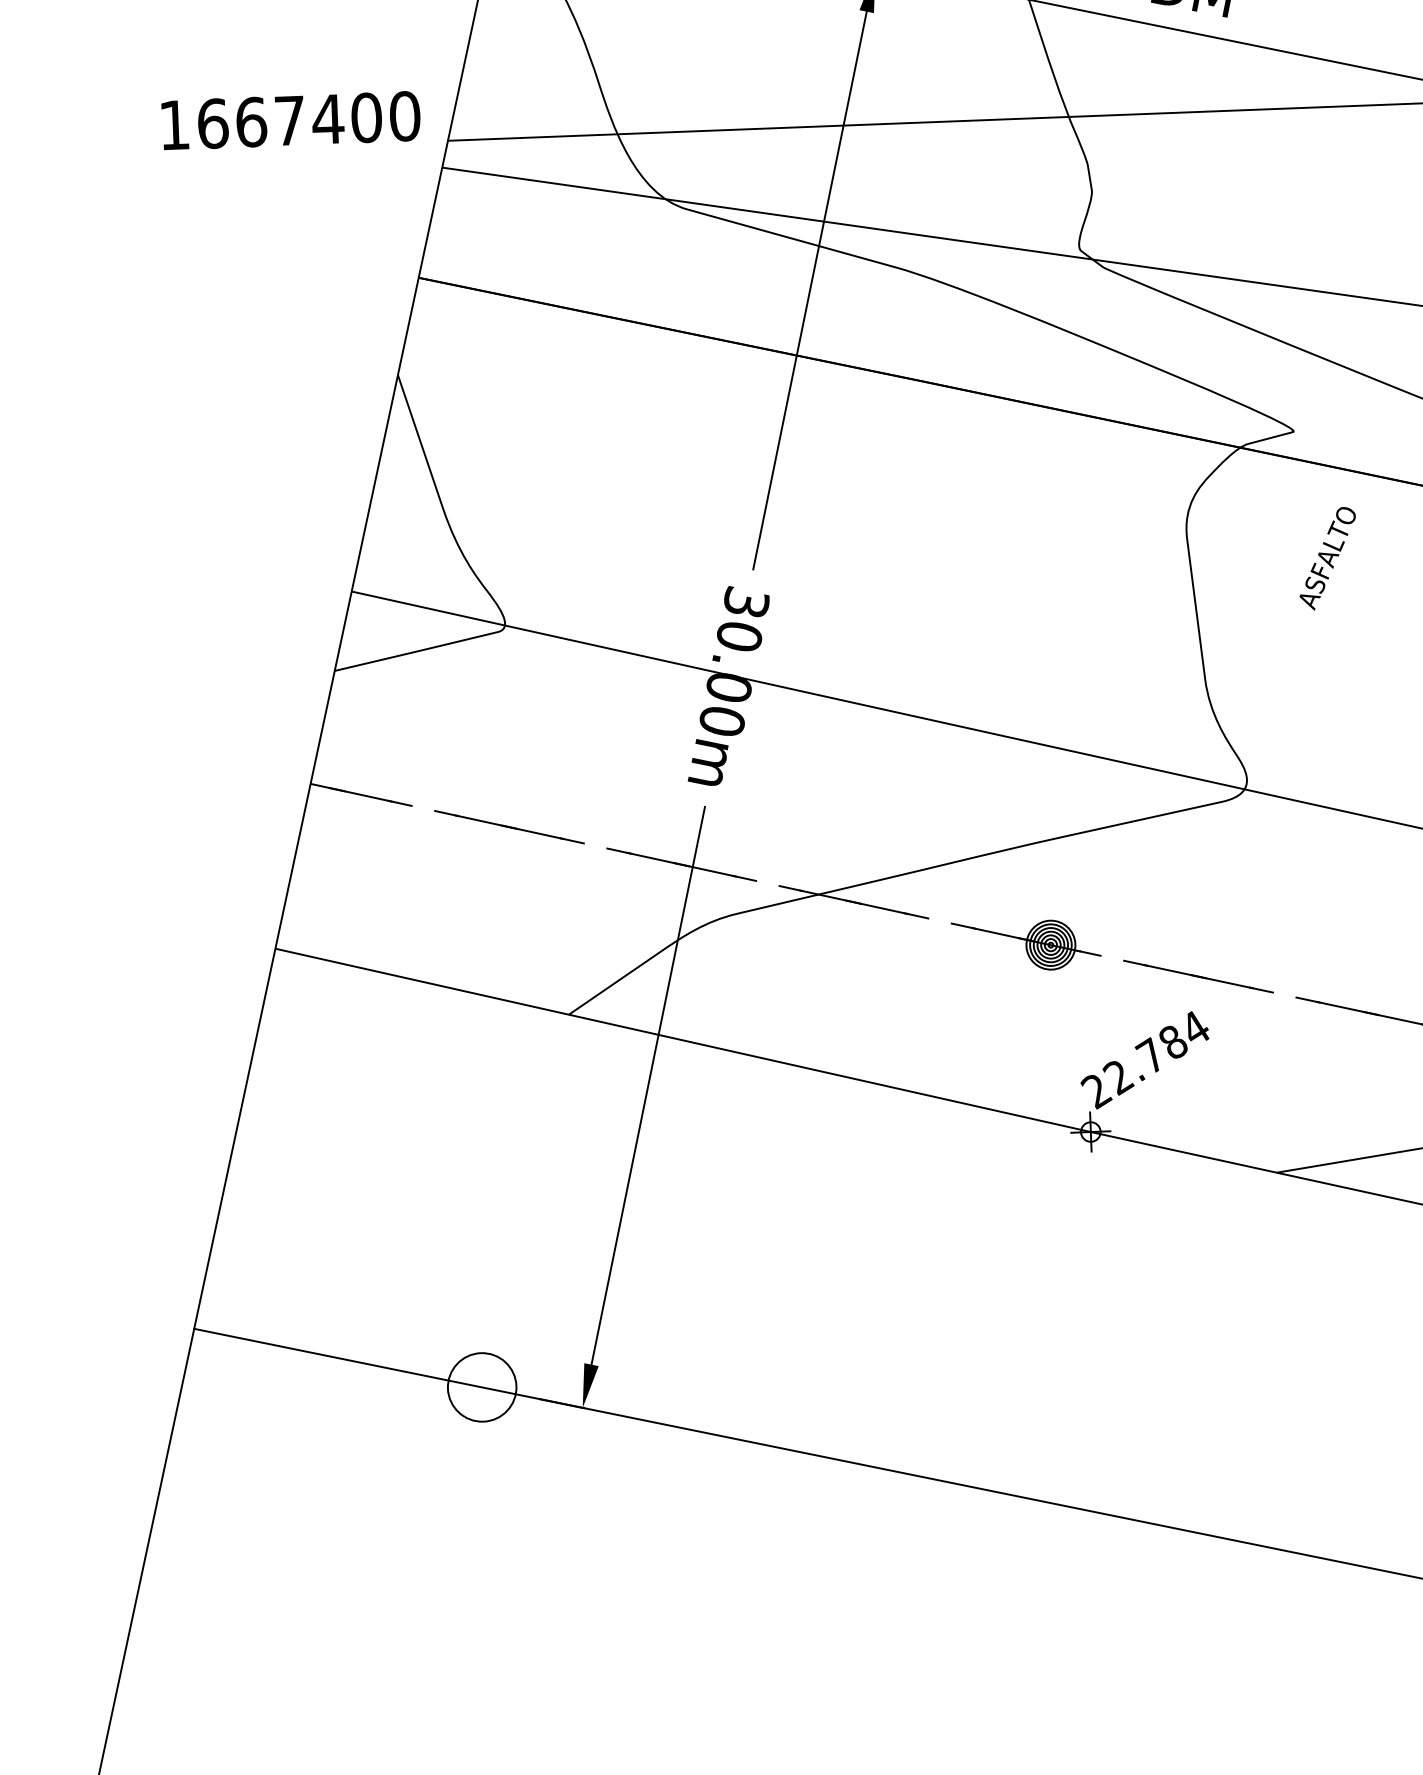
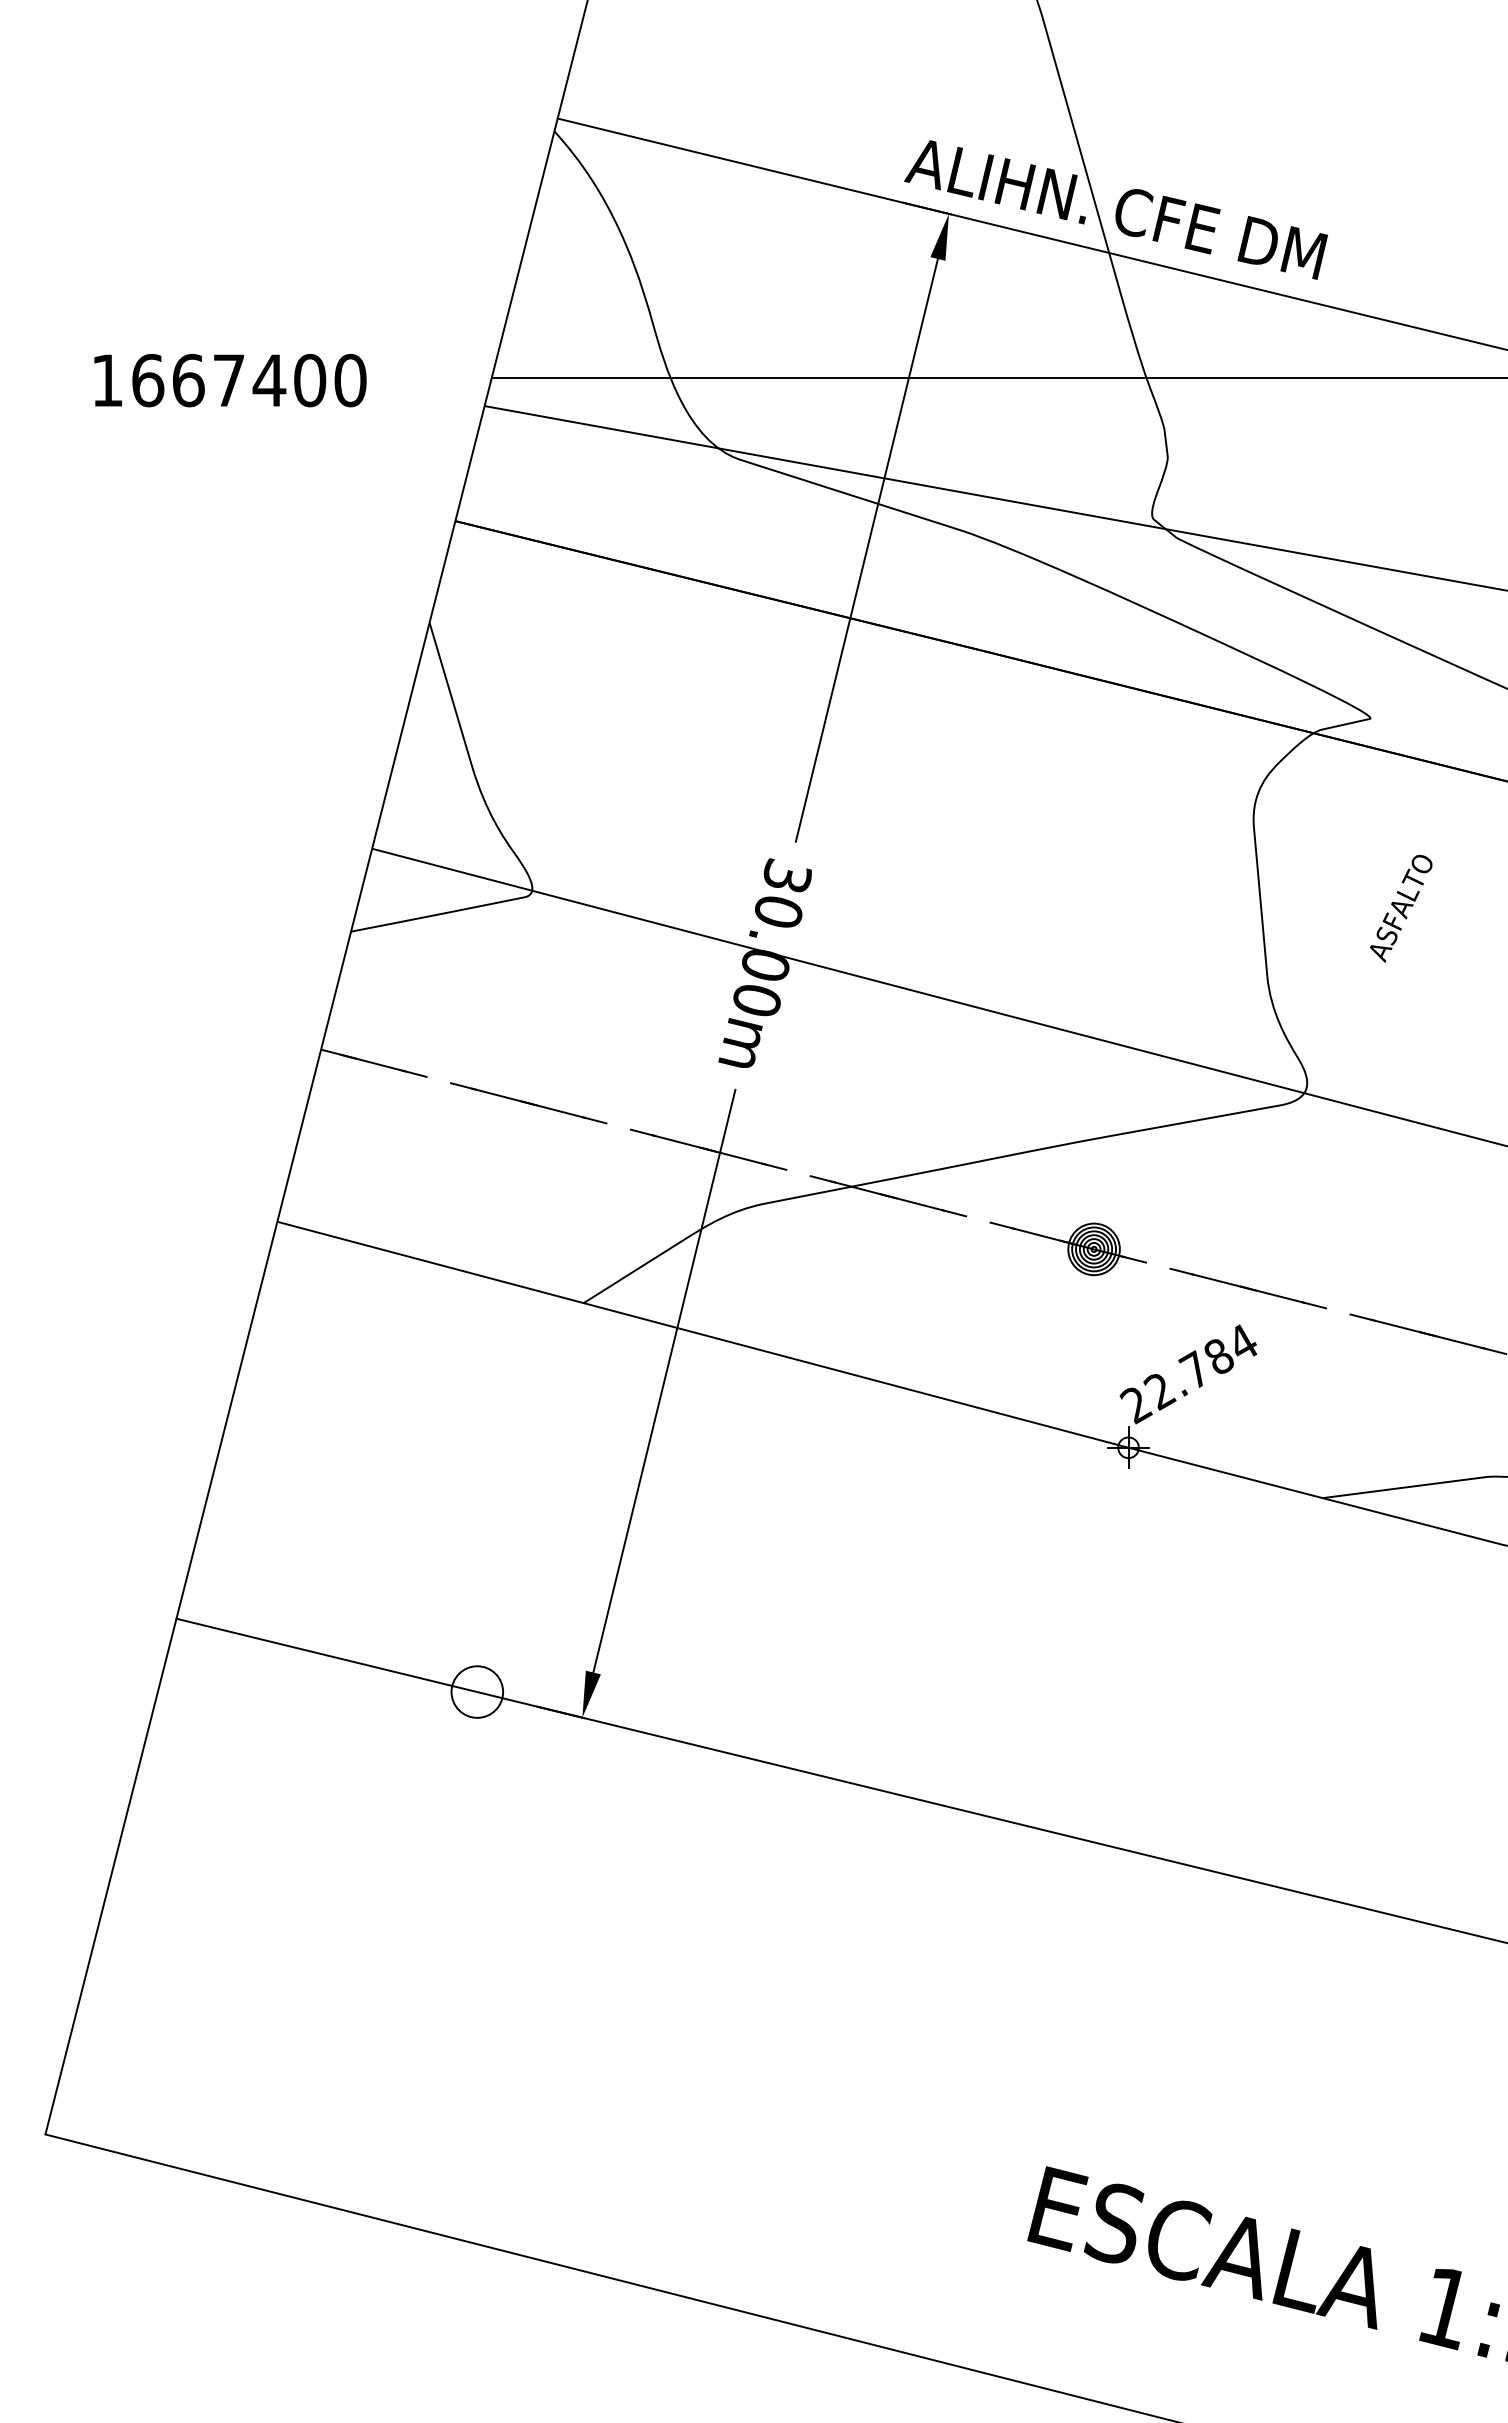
text: (291, 120) -> (230, 380), moved
text: (1328, 558) -> (1401, 908), moved
circle: (482, 1386) -> (477, 1691), size x0.71

